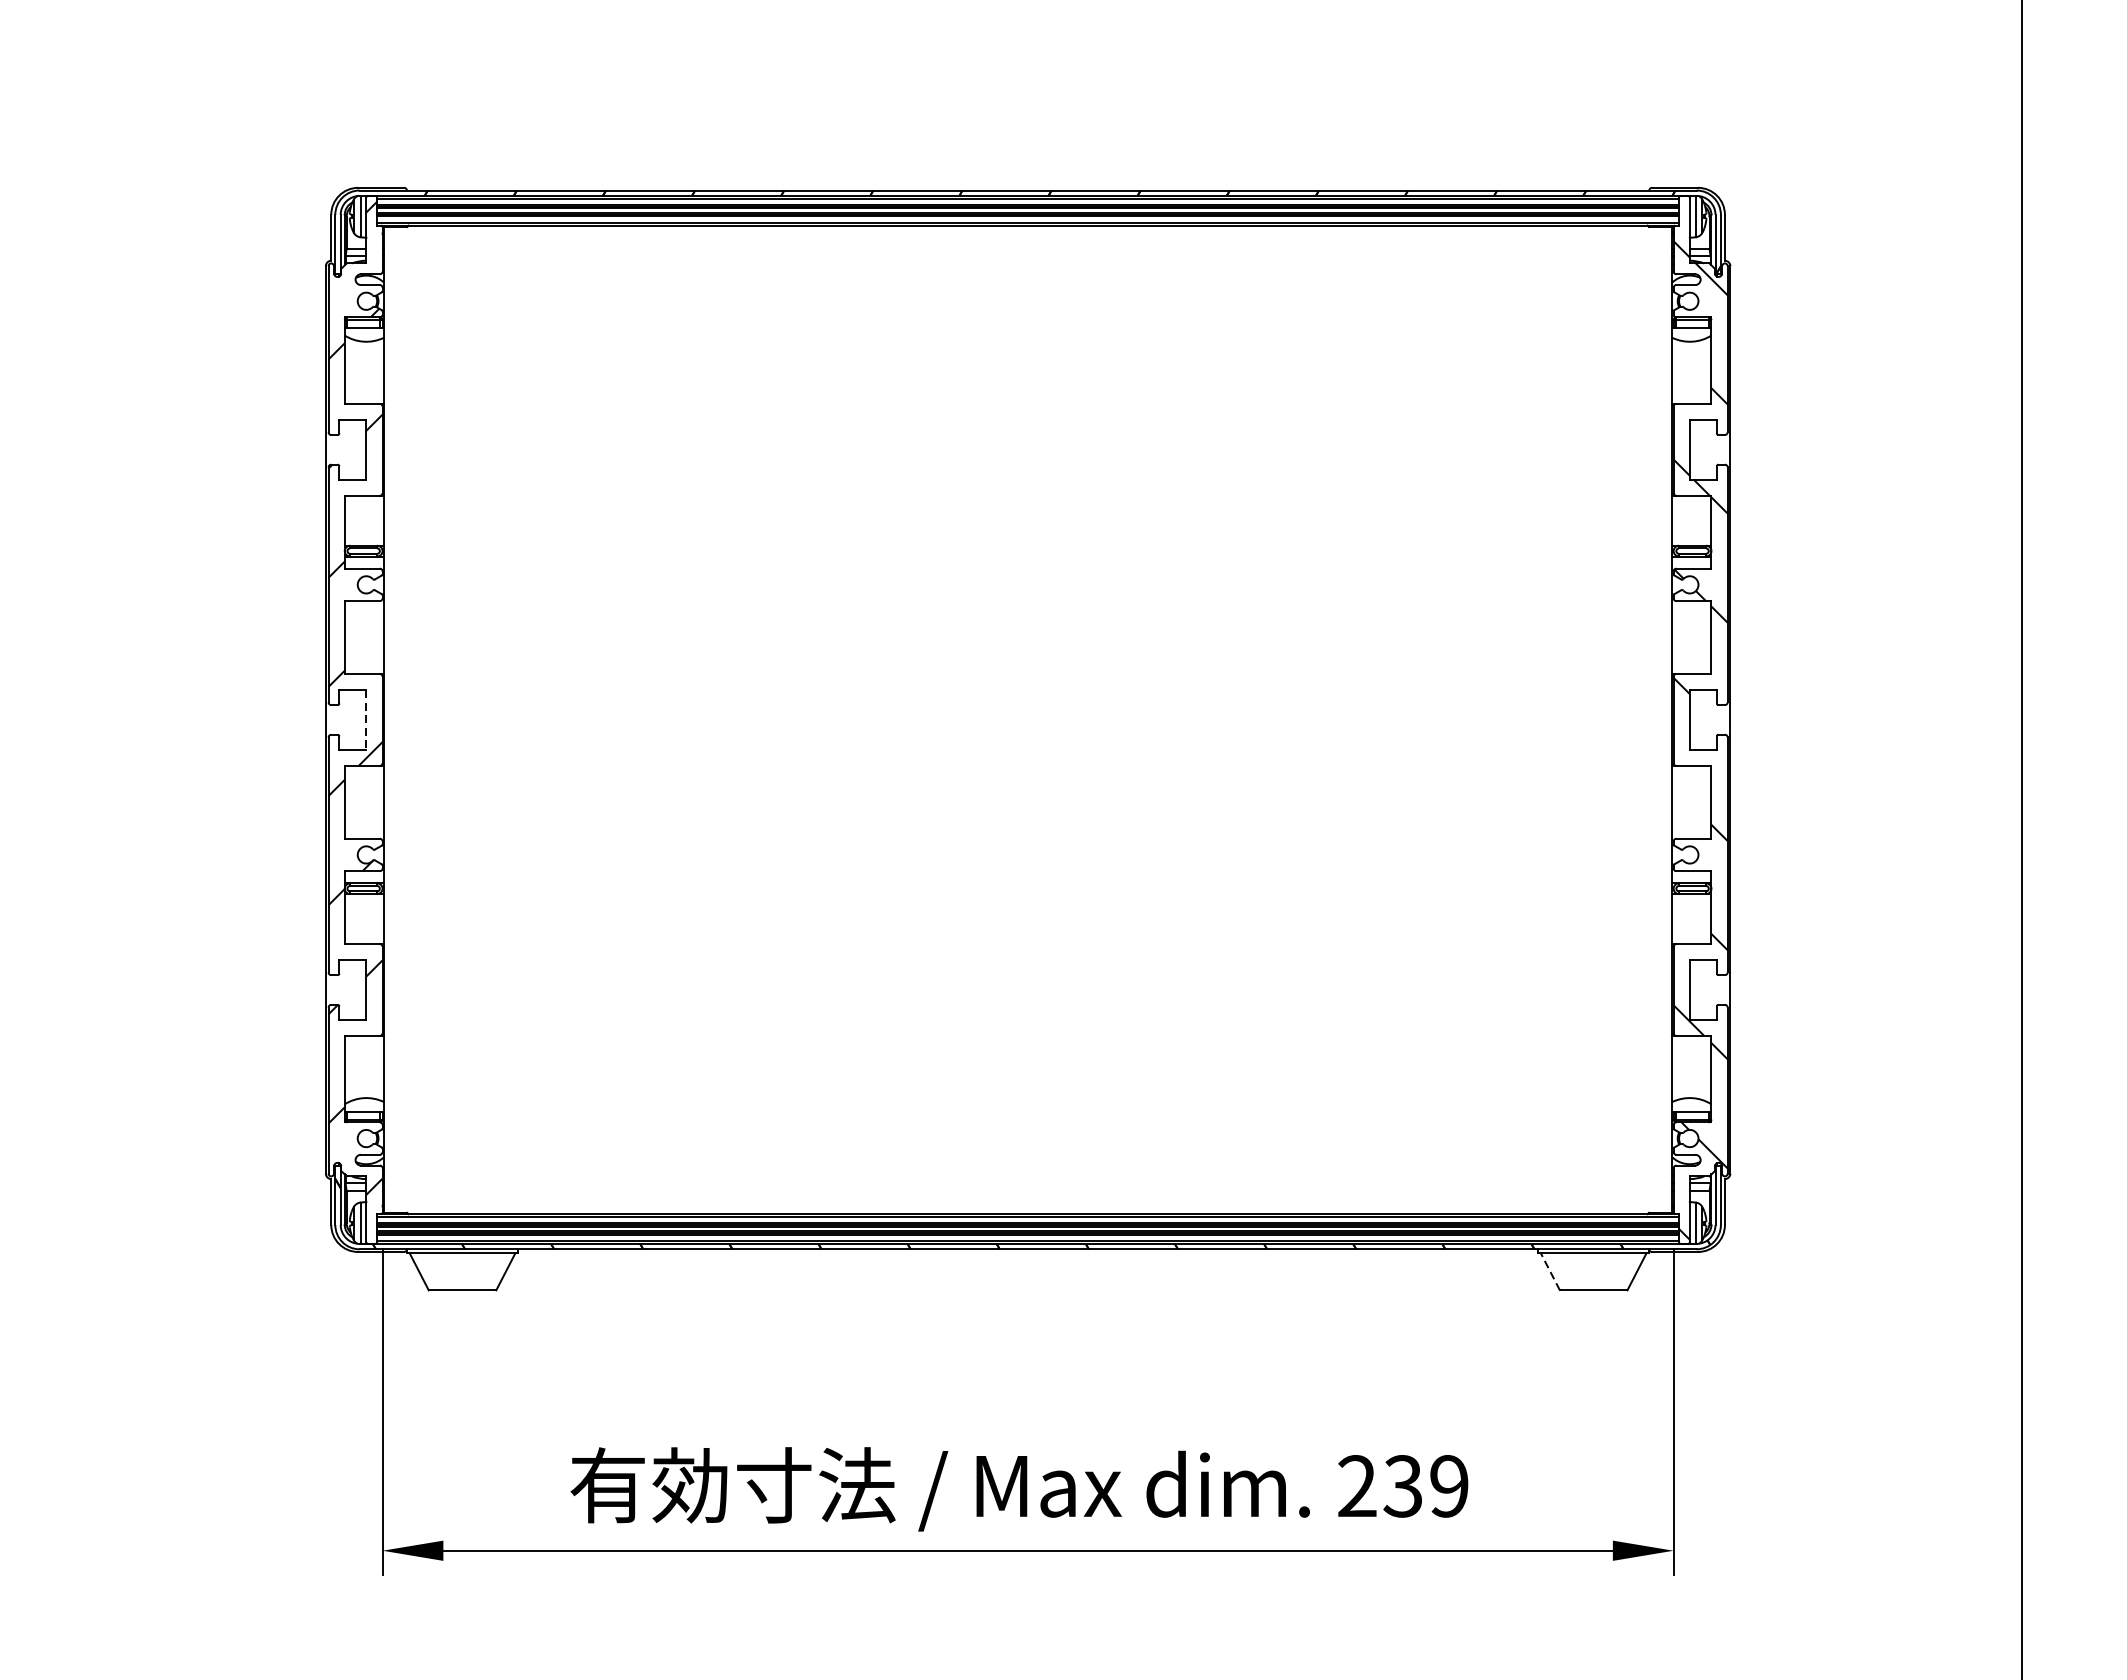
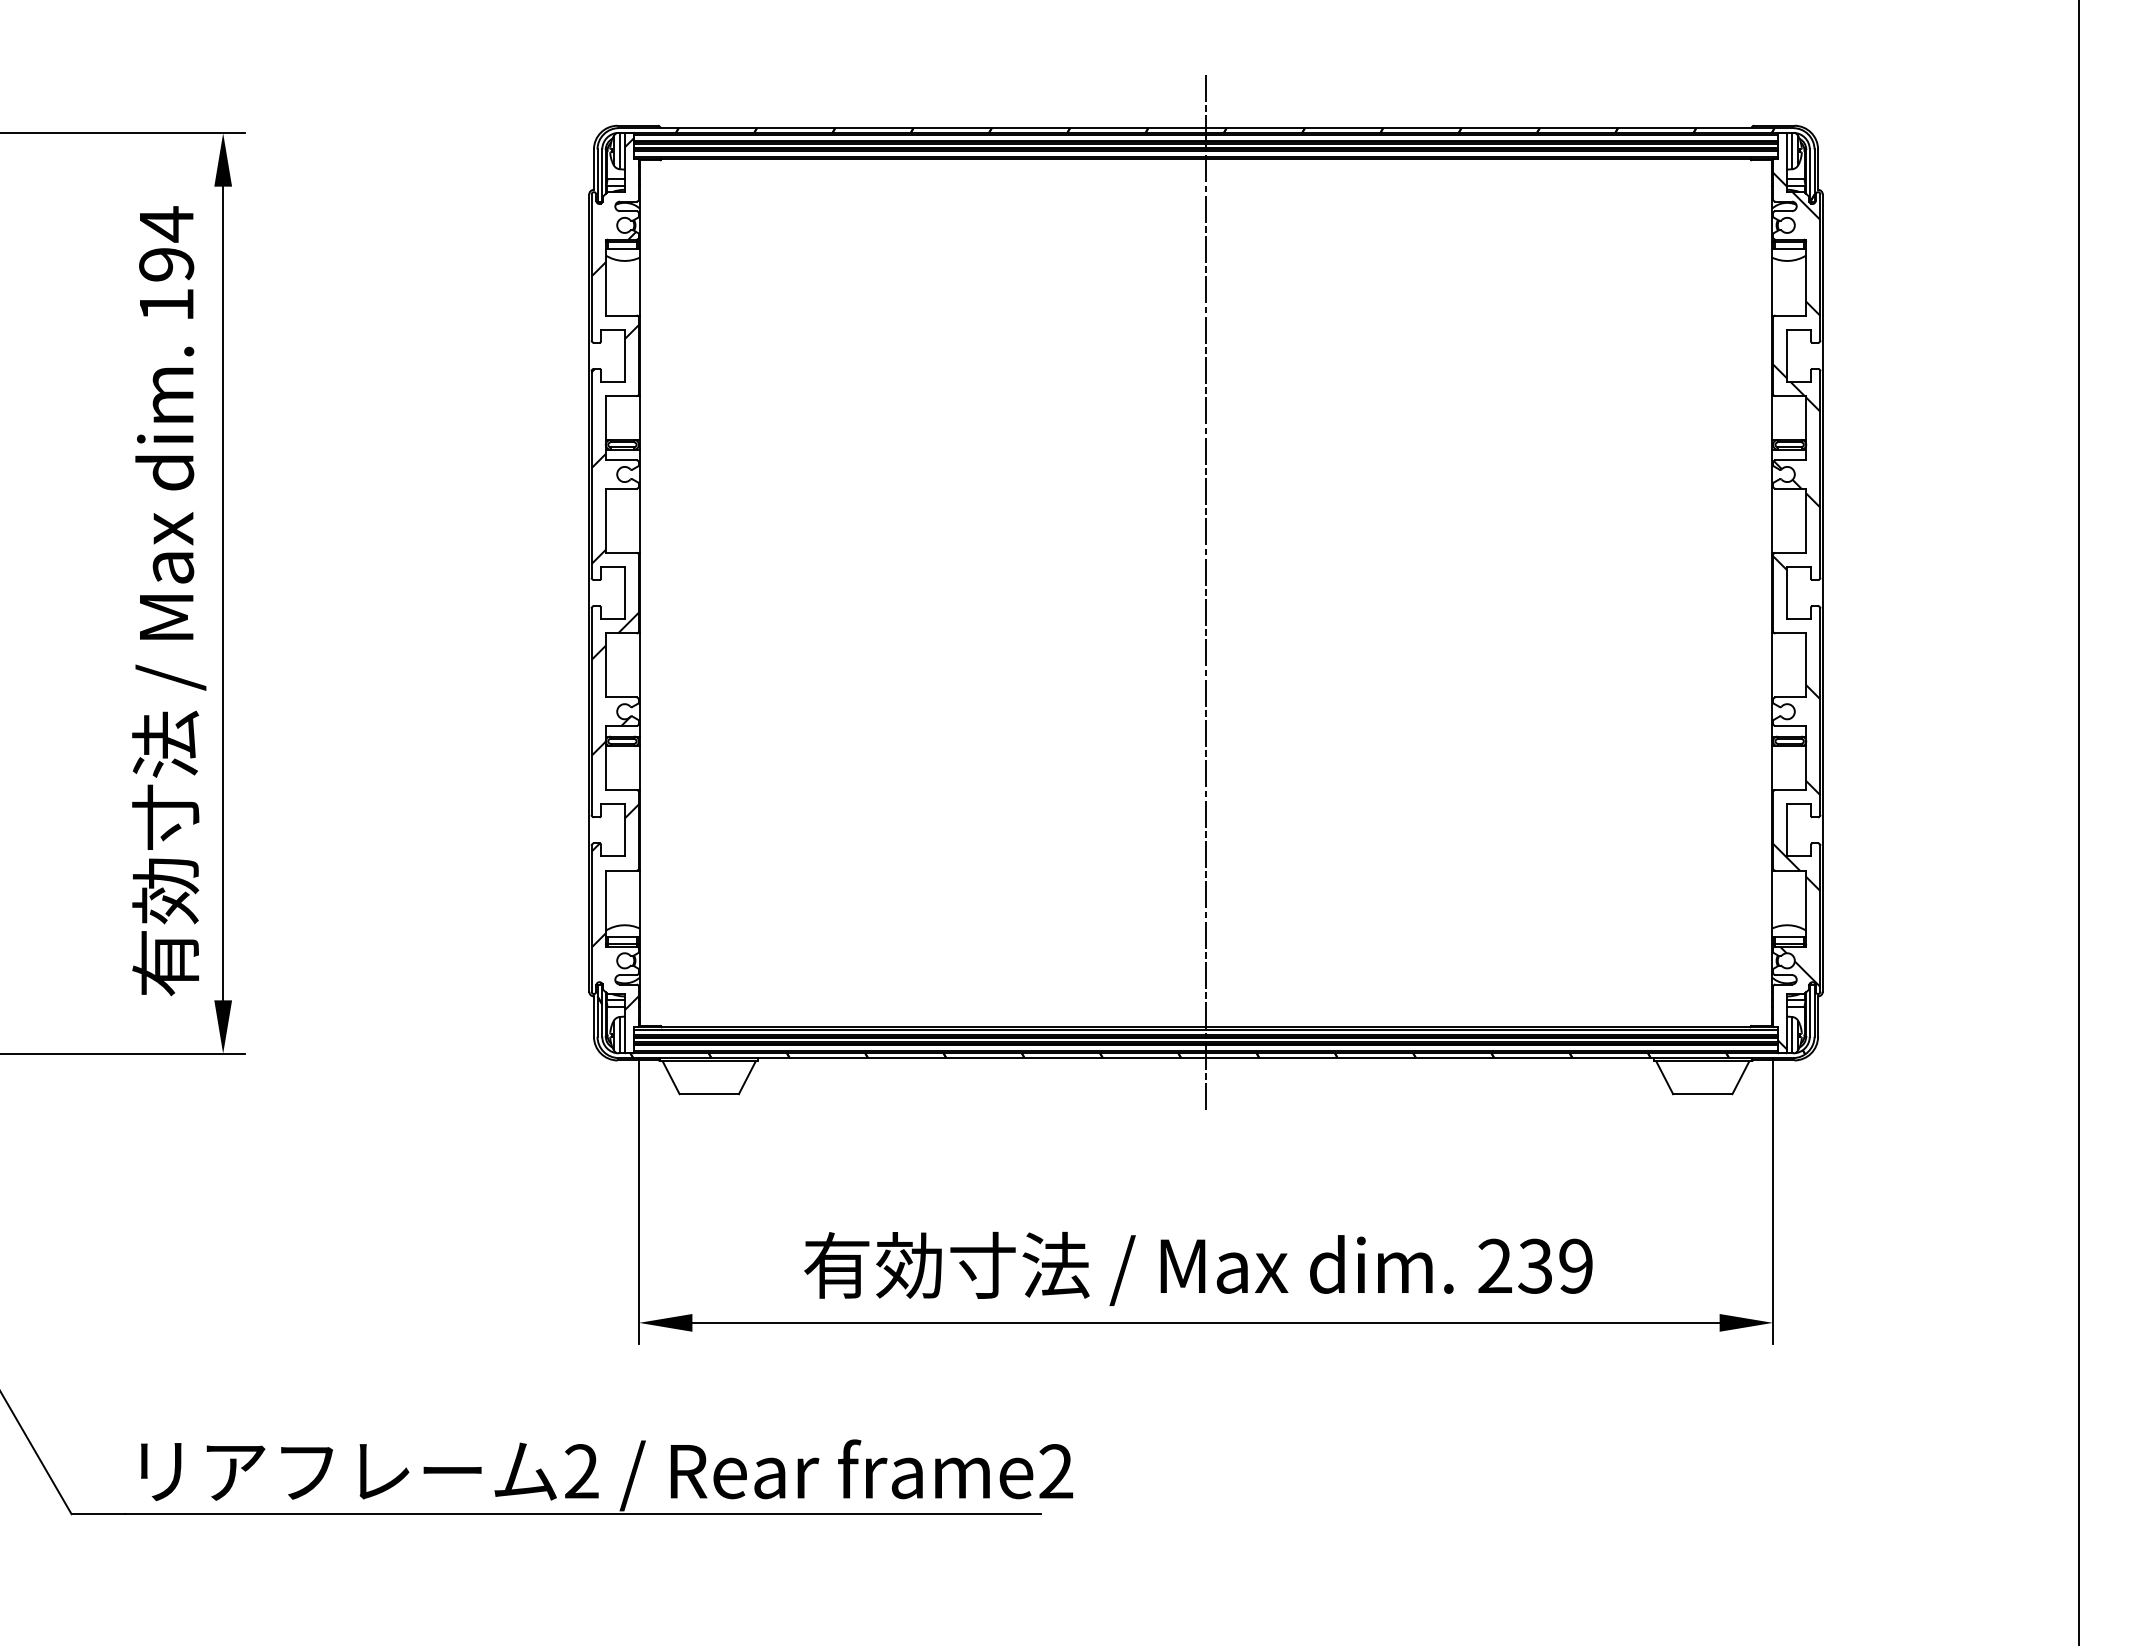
line: (1028, 719) -> (1206, 592), added
line: (366, 720) -> (624, 593), dashed -> solid
line: (1550, 1271) -> (1664, 1077), dashed -> solid

